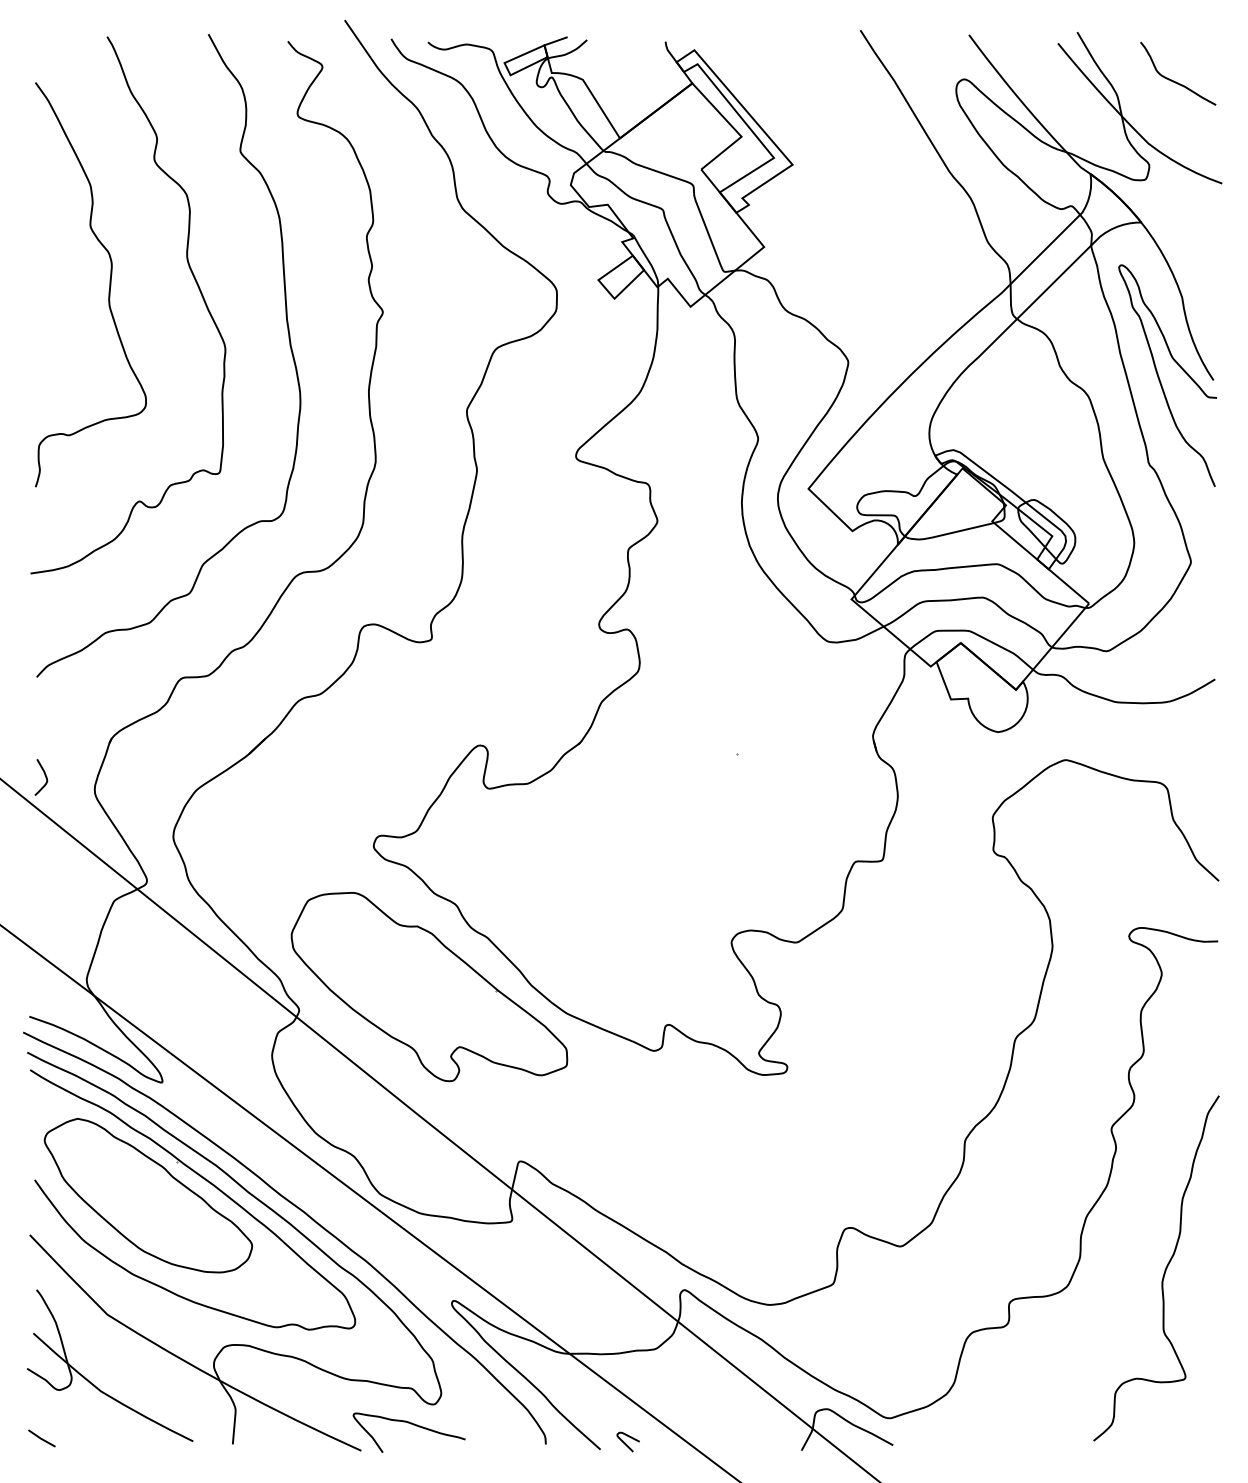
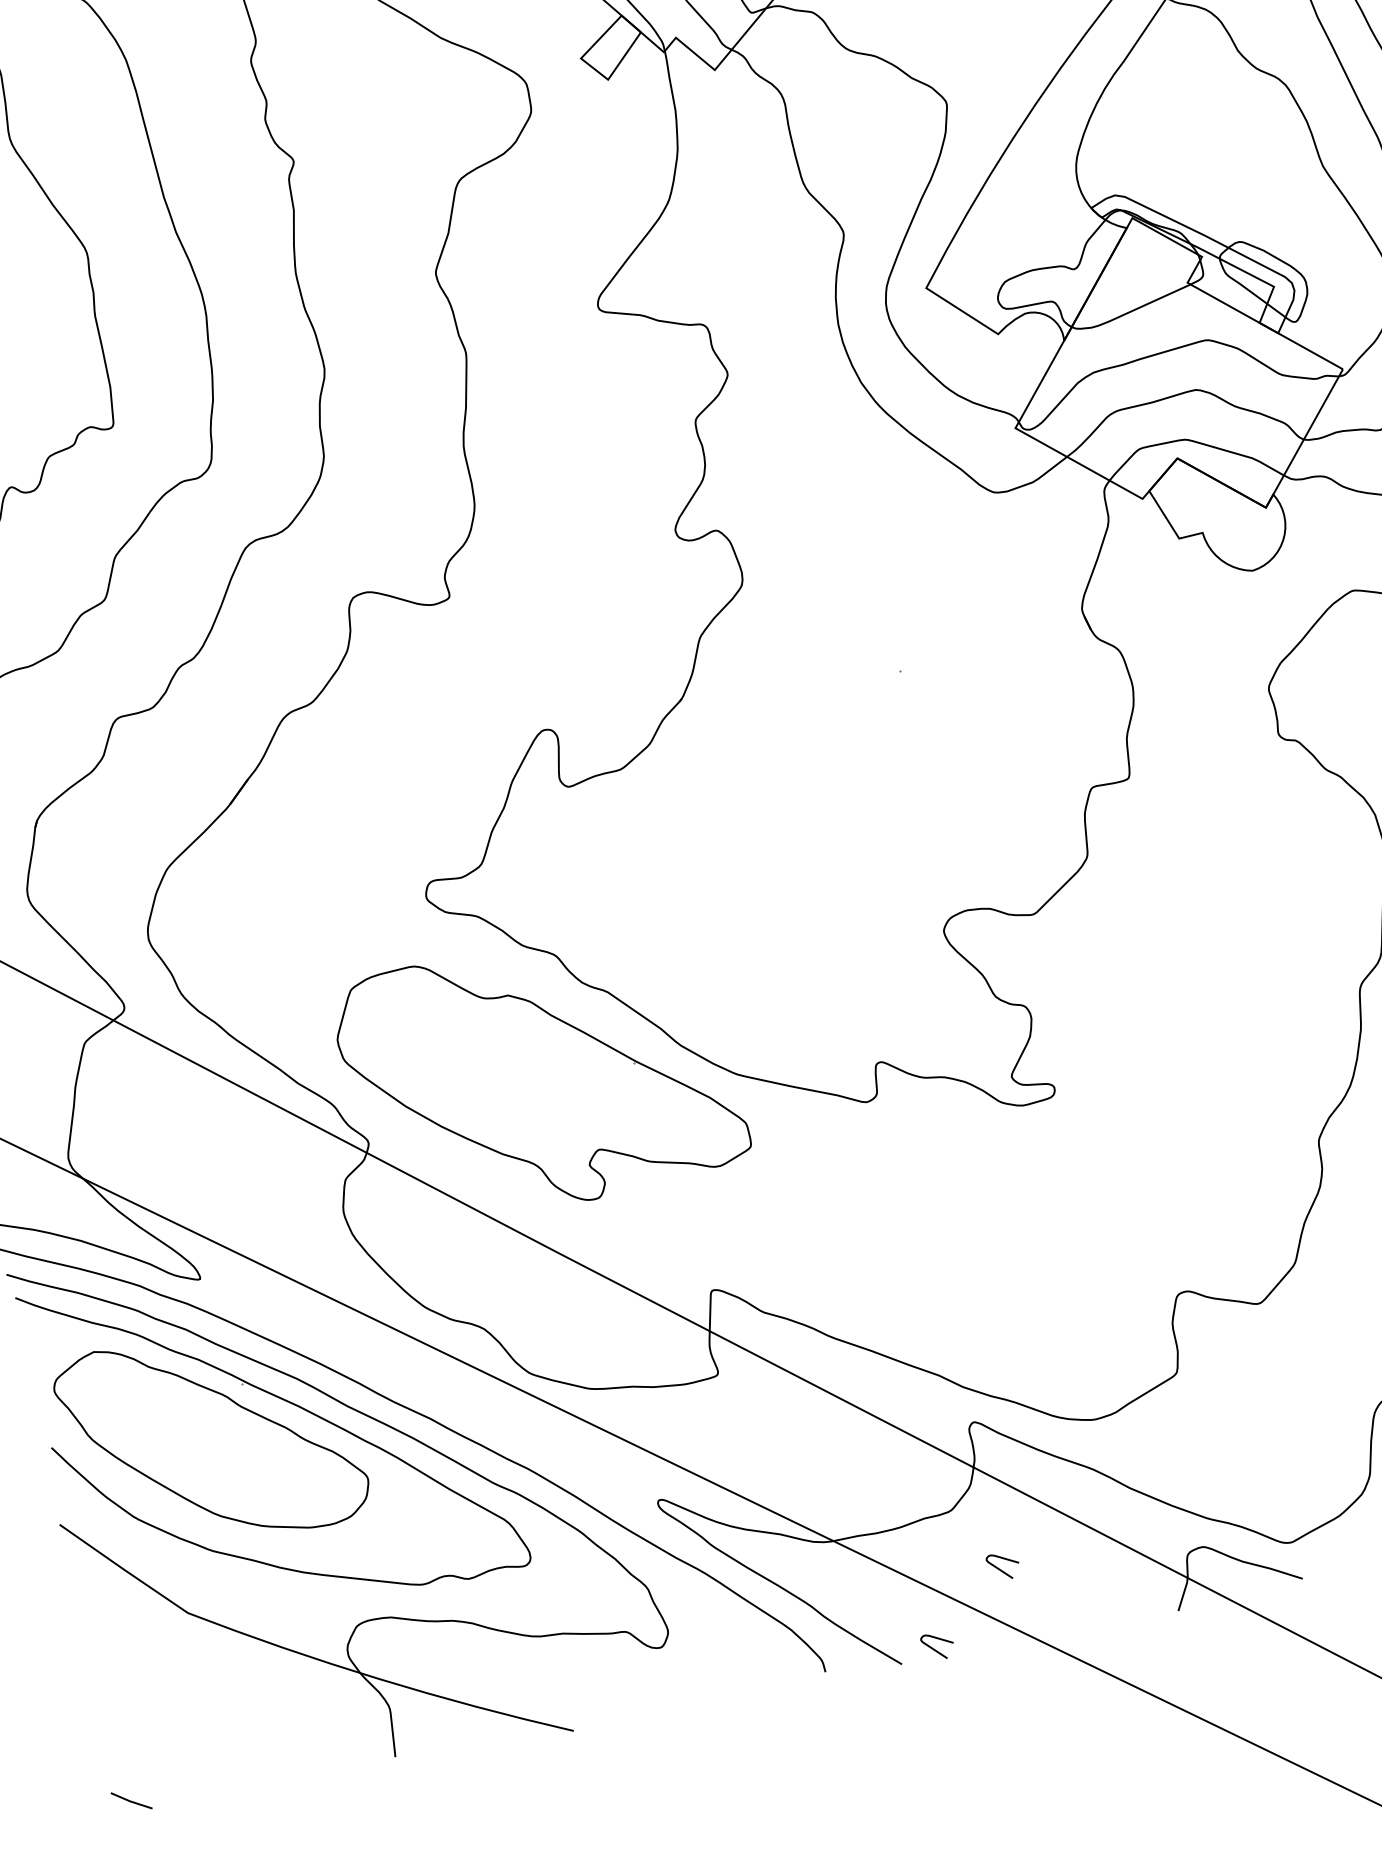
part: (93, 1383) -> (187, 1711), removed
curve: (682, 1395) -> (999, 1567), added
curve: (410, 1424) -> (634, 1681), removed

